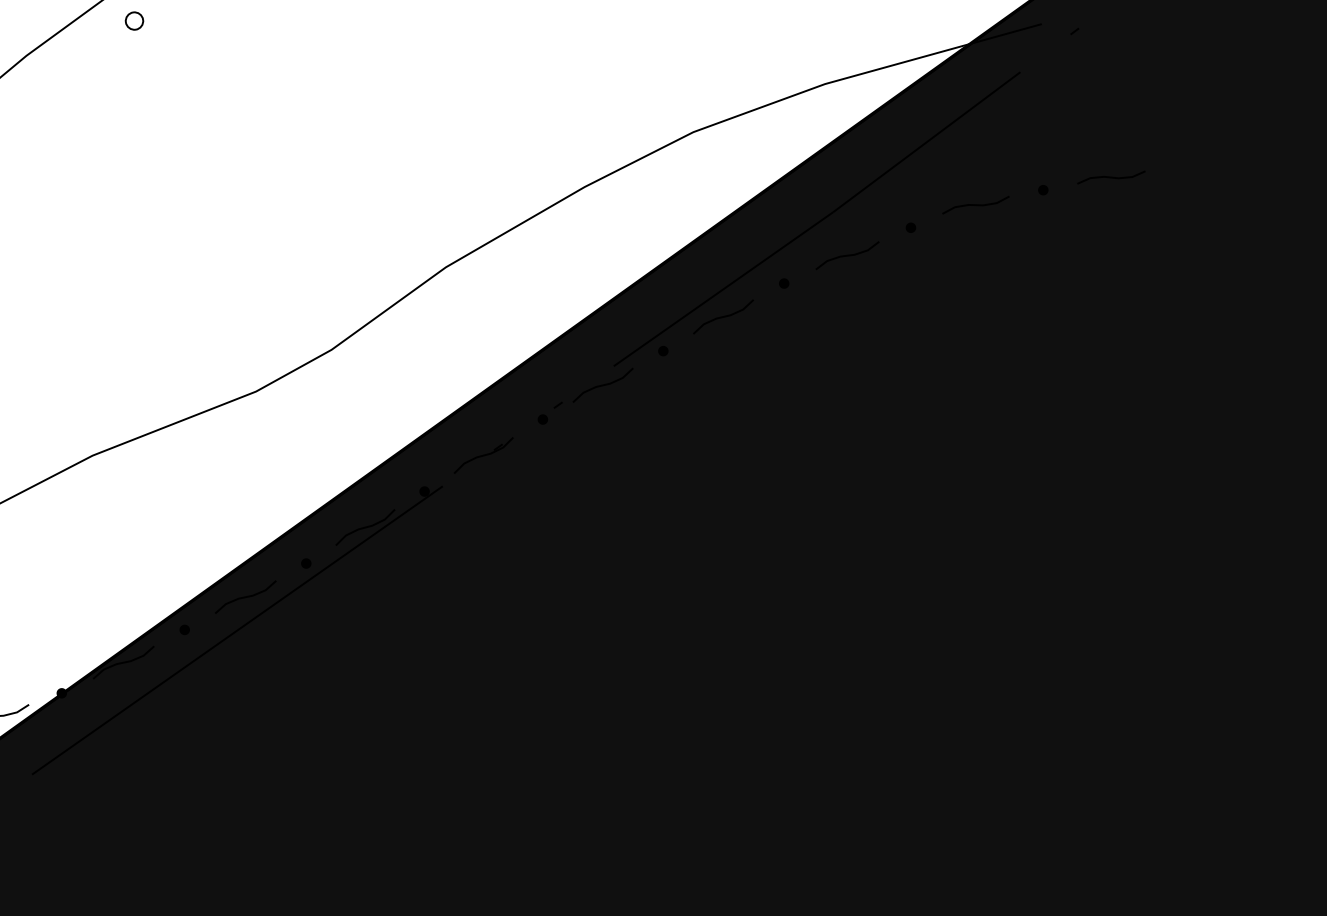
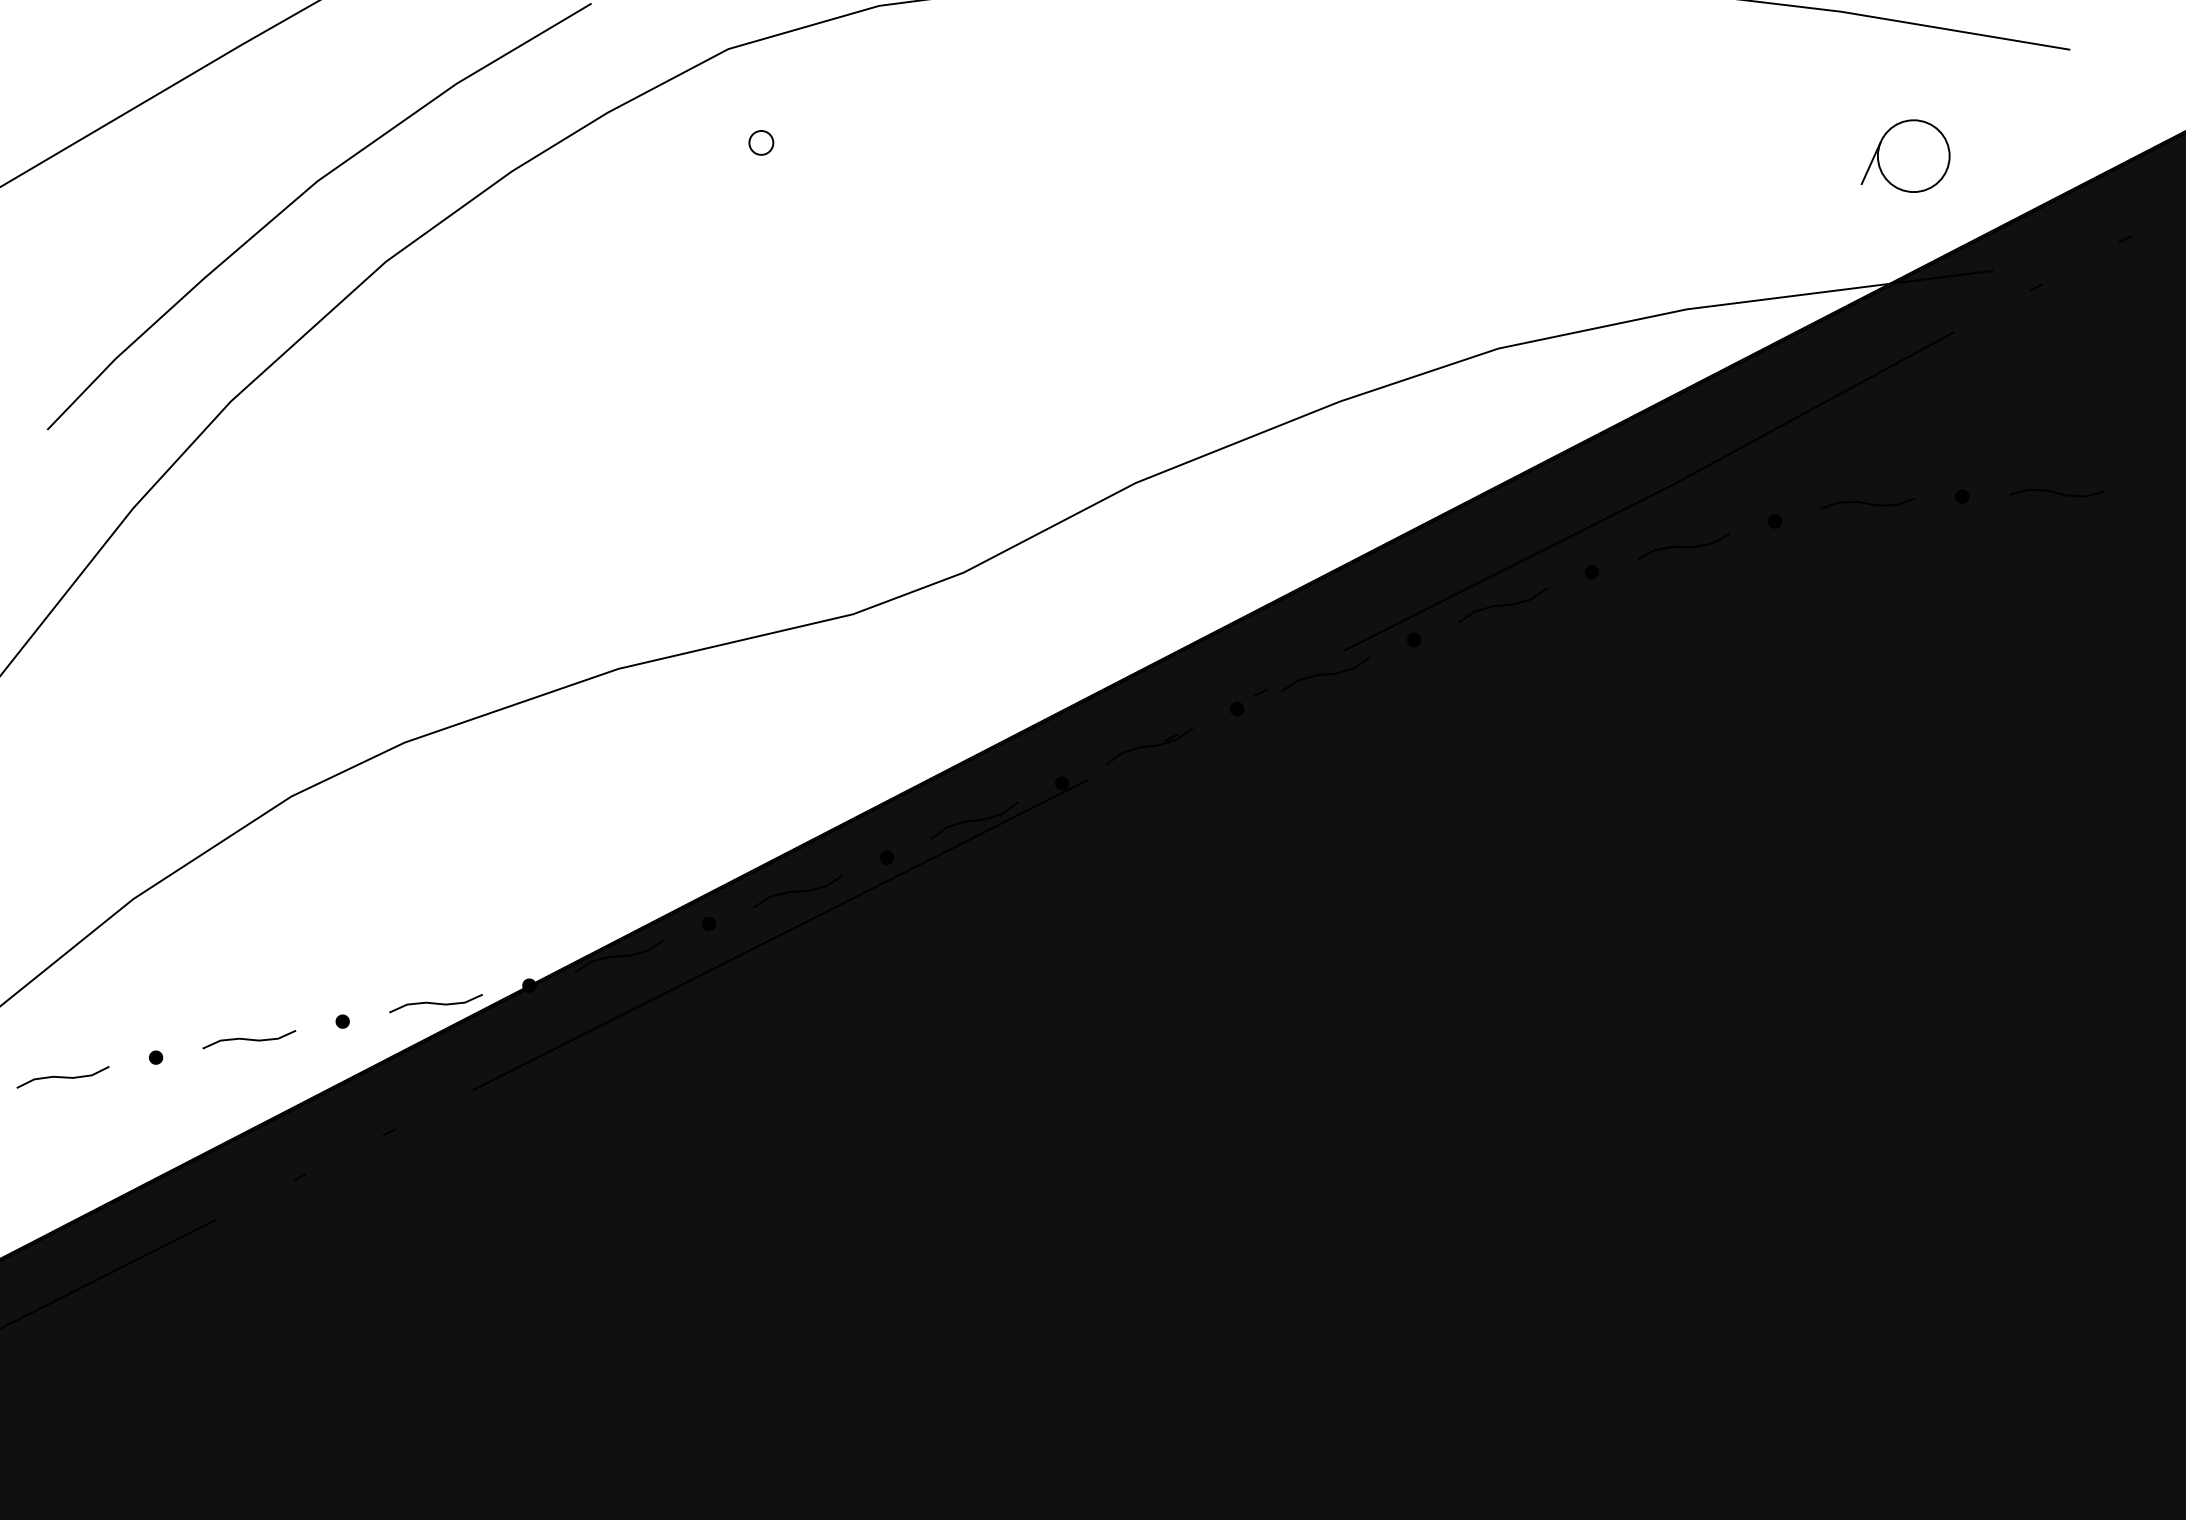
circle: (134, 20) -> (761, 142), moved

